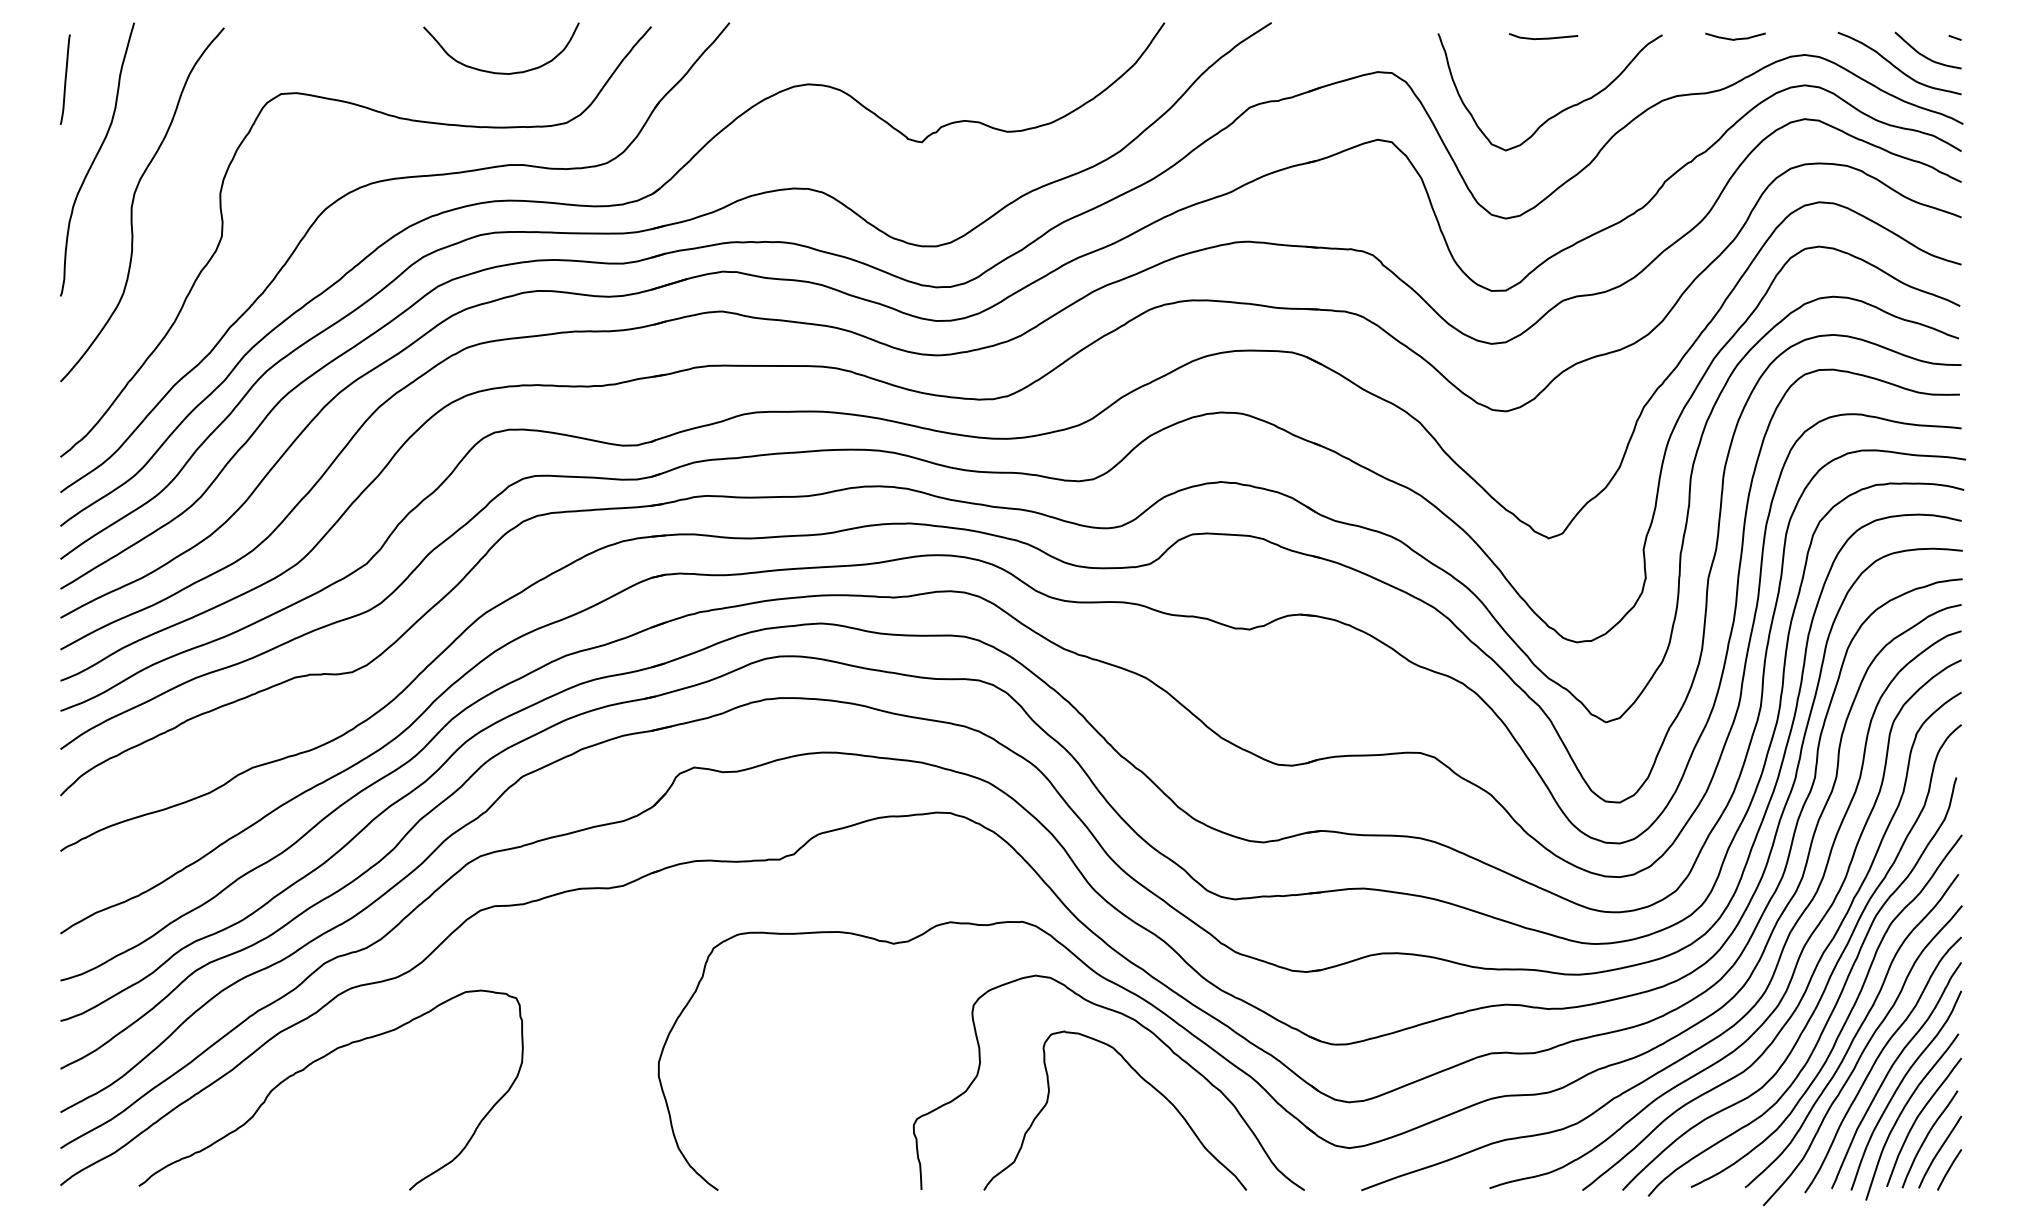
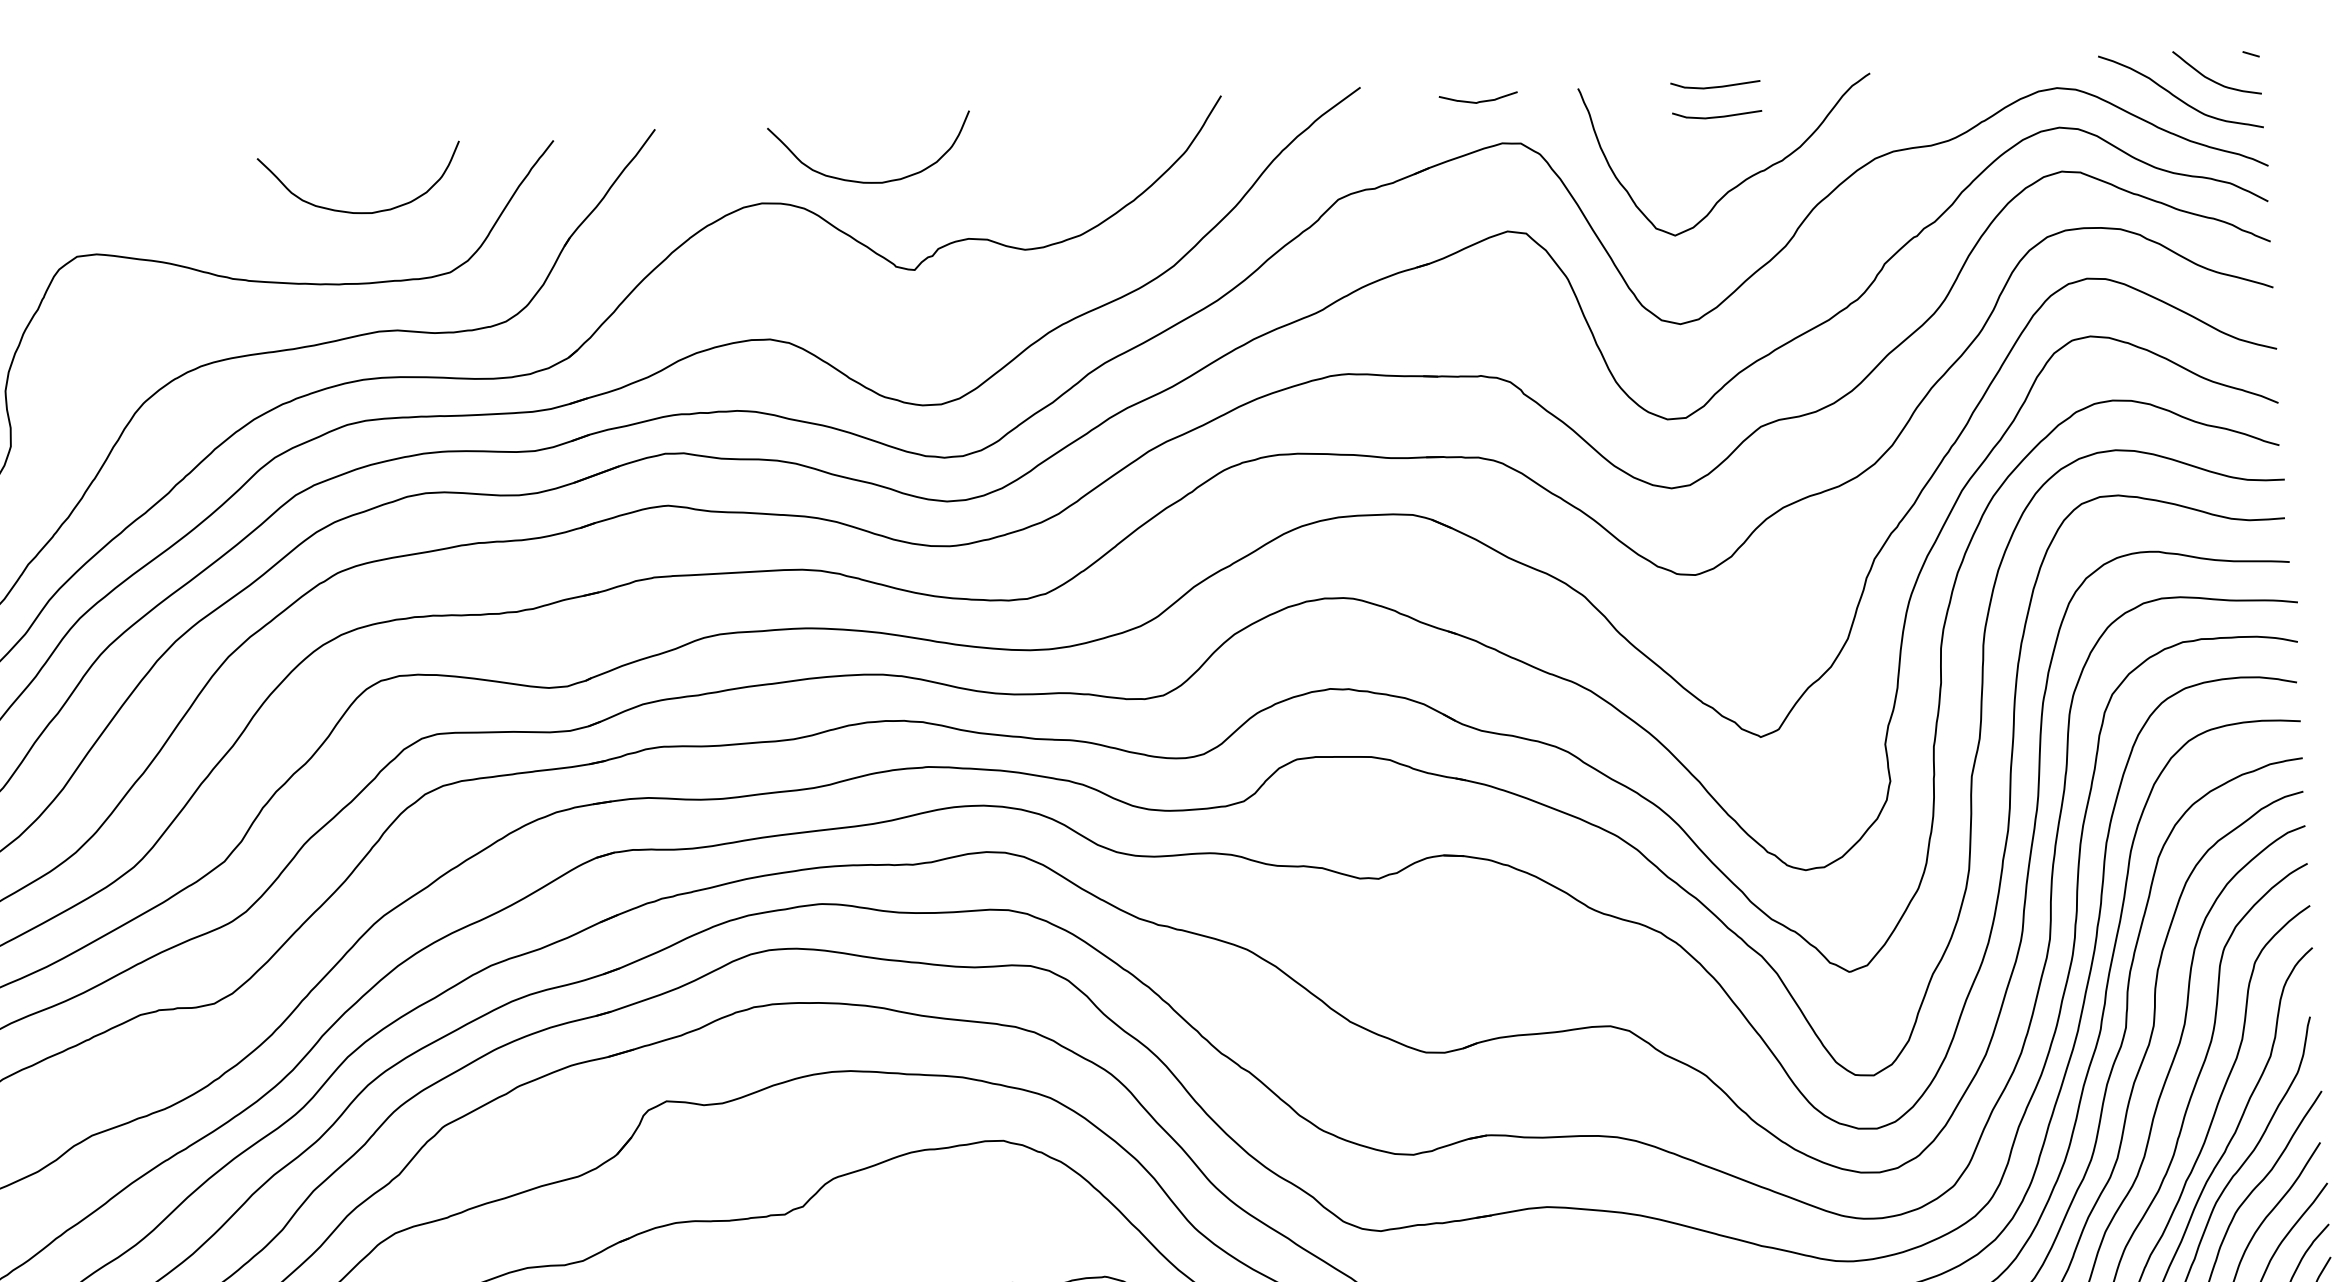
curve: (1735, 38) -> (1478, 100), moved
curve: (1543, 60) -> (1717, 115), added
curve: (893, 72) -> (872, 181), added

